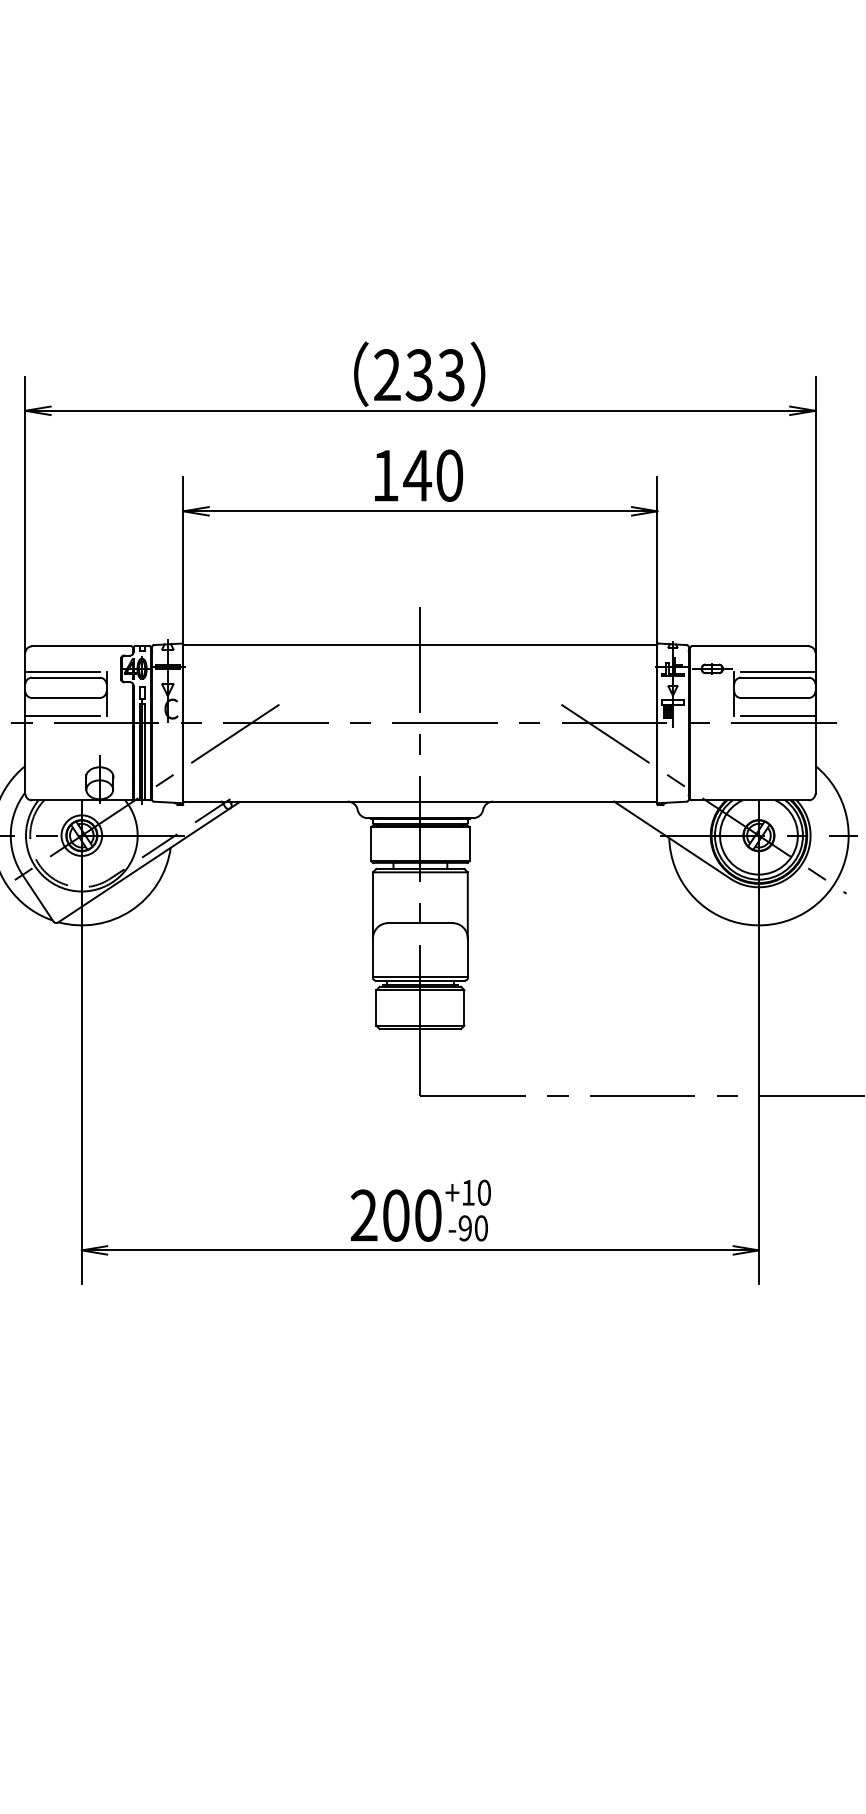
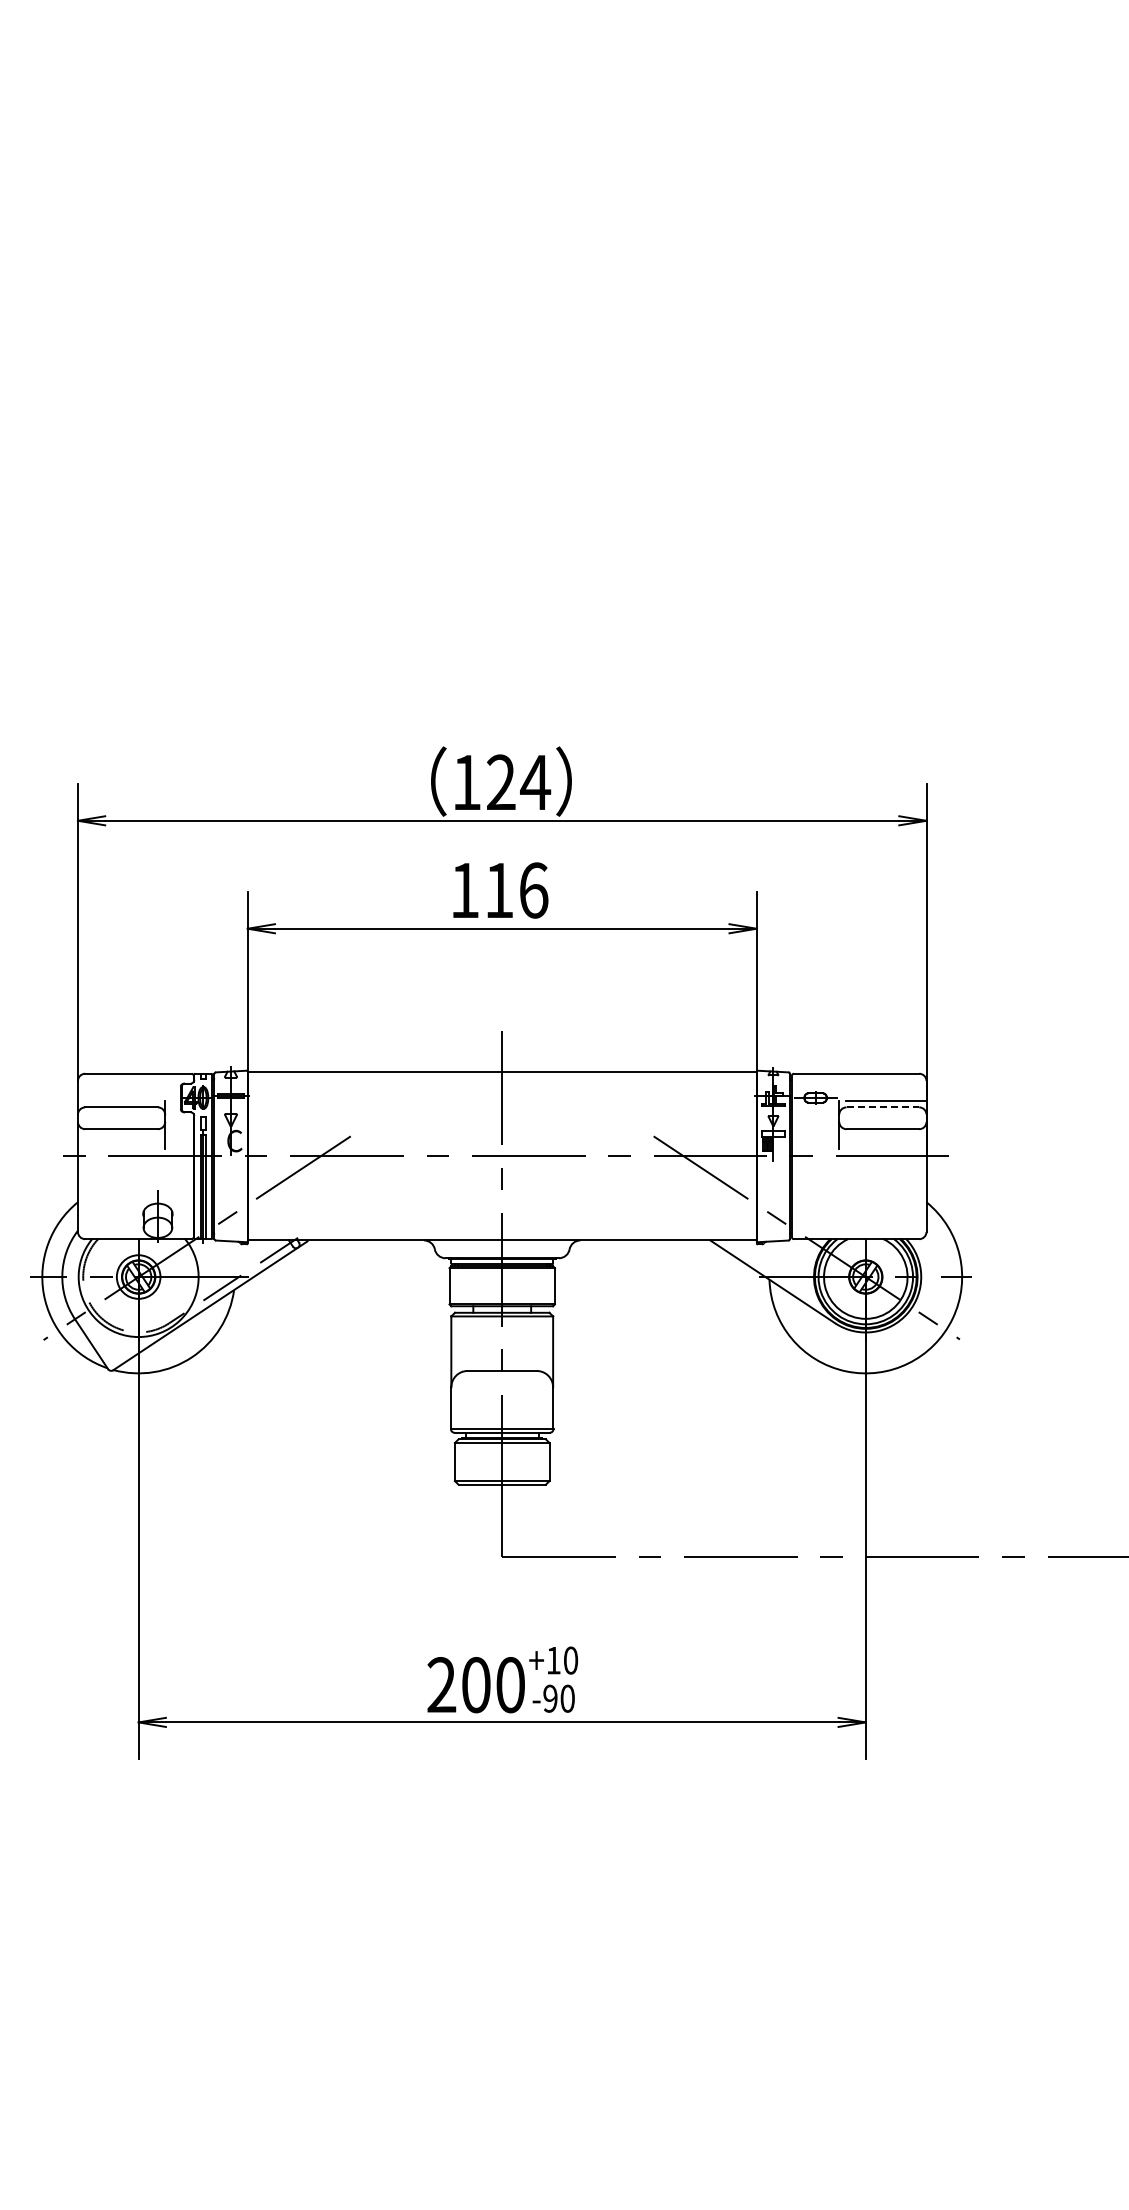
text: (419, 375) -> (501, 782), 233 -> 124
text: (432, 475) -> (515, 890), 140 -> 116
line: (62, 672) -> (117, 1101), removed
line: (775, 677) -> (883, 1107), solid -> dashed
line: (62, 716) -> (117, 1149), removed
line: (778, 716) -> (886, 1149), removed

